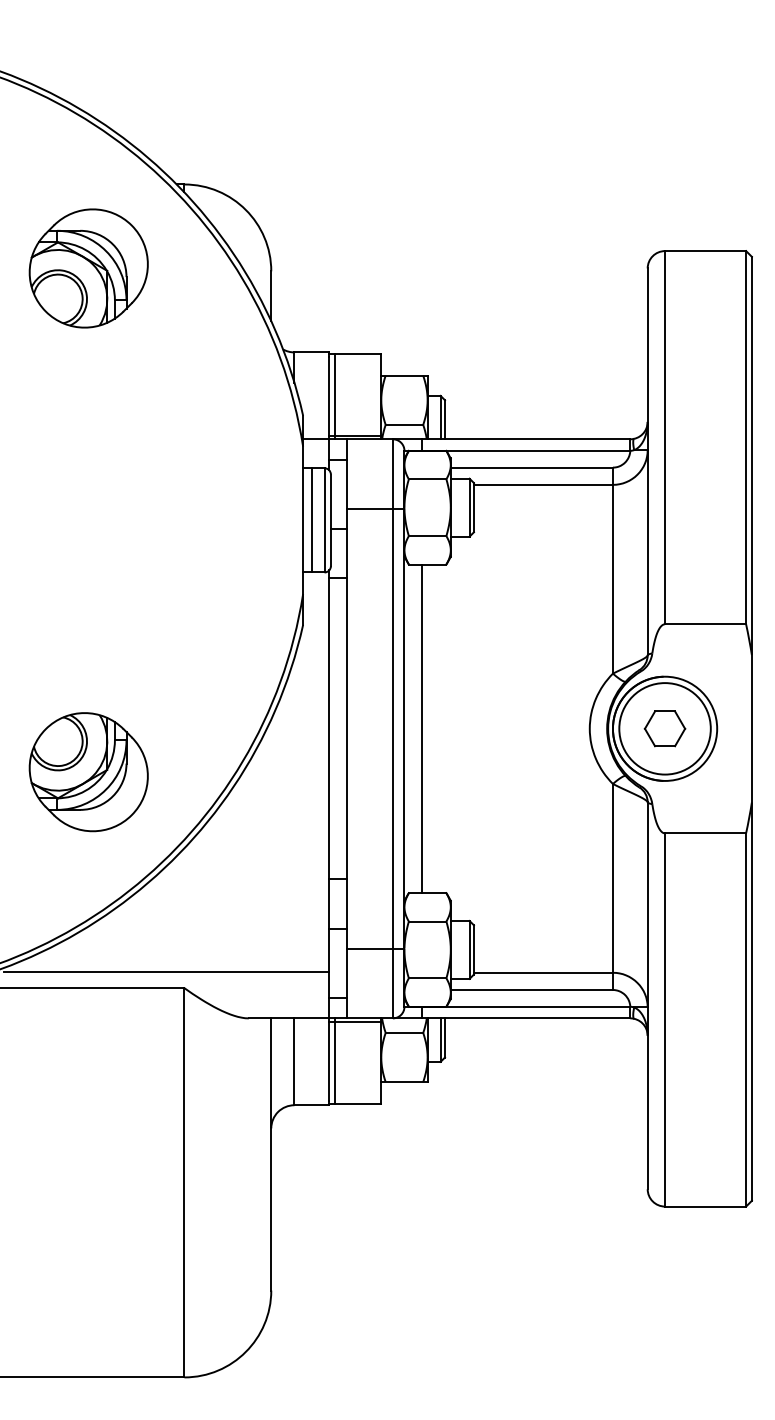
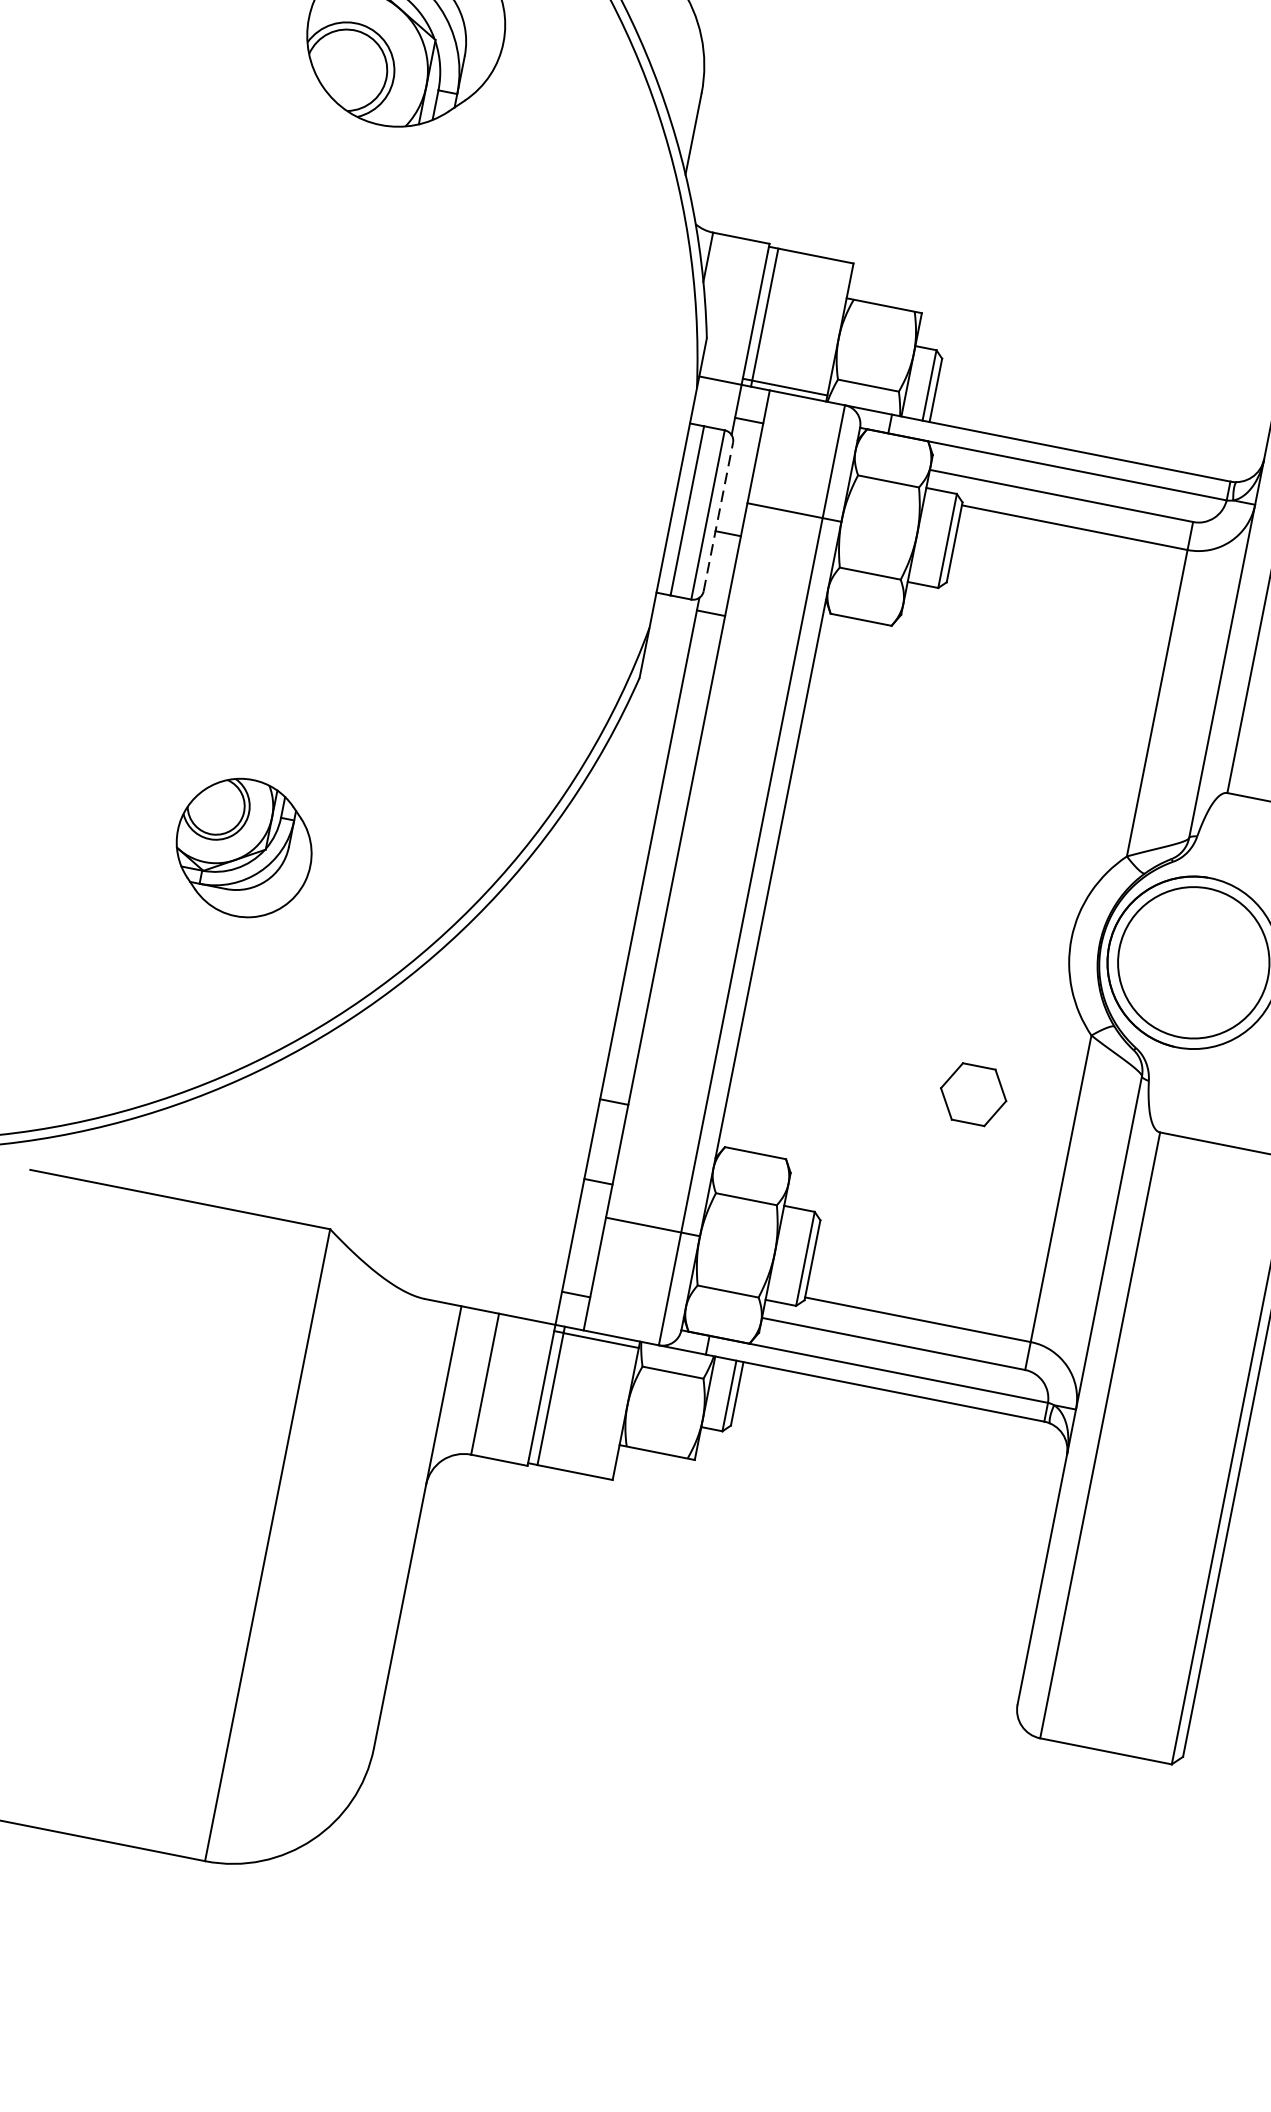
line: (330, 520) -> (717, 517), solid -> dashed
line: (421, 728) -> (798, 883), removed
part: (664, 728) -> (972, 1093), moved
part: (88, 772) -> (243, 848), size x0.7
line: (166, 972) -> (306, 1198), removed

